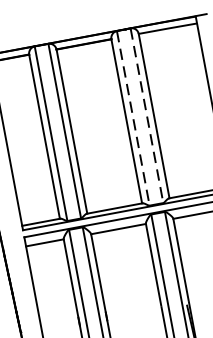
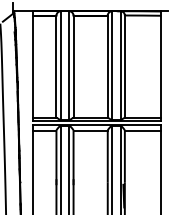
line: (146, 115) -> (120, 65), dashed -> solid
line: (134, 119) -> (112, 66), dashed -> solid

